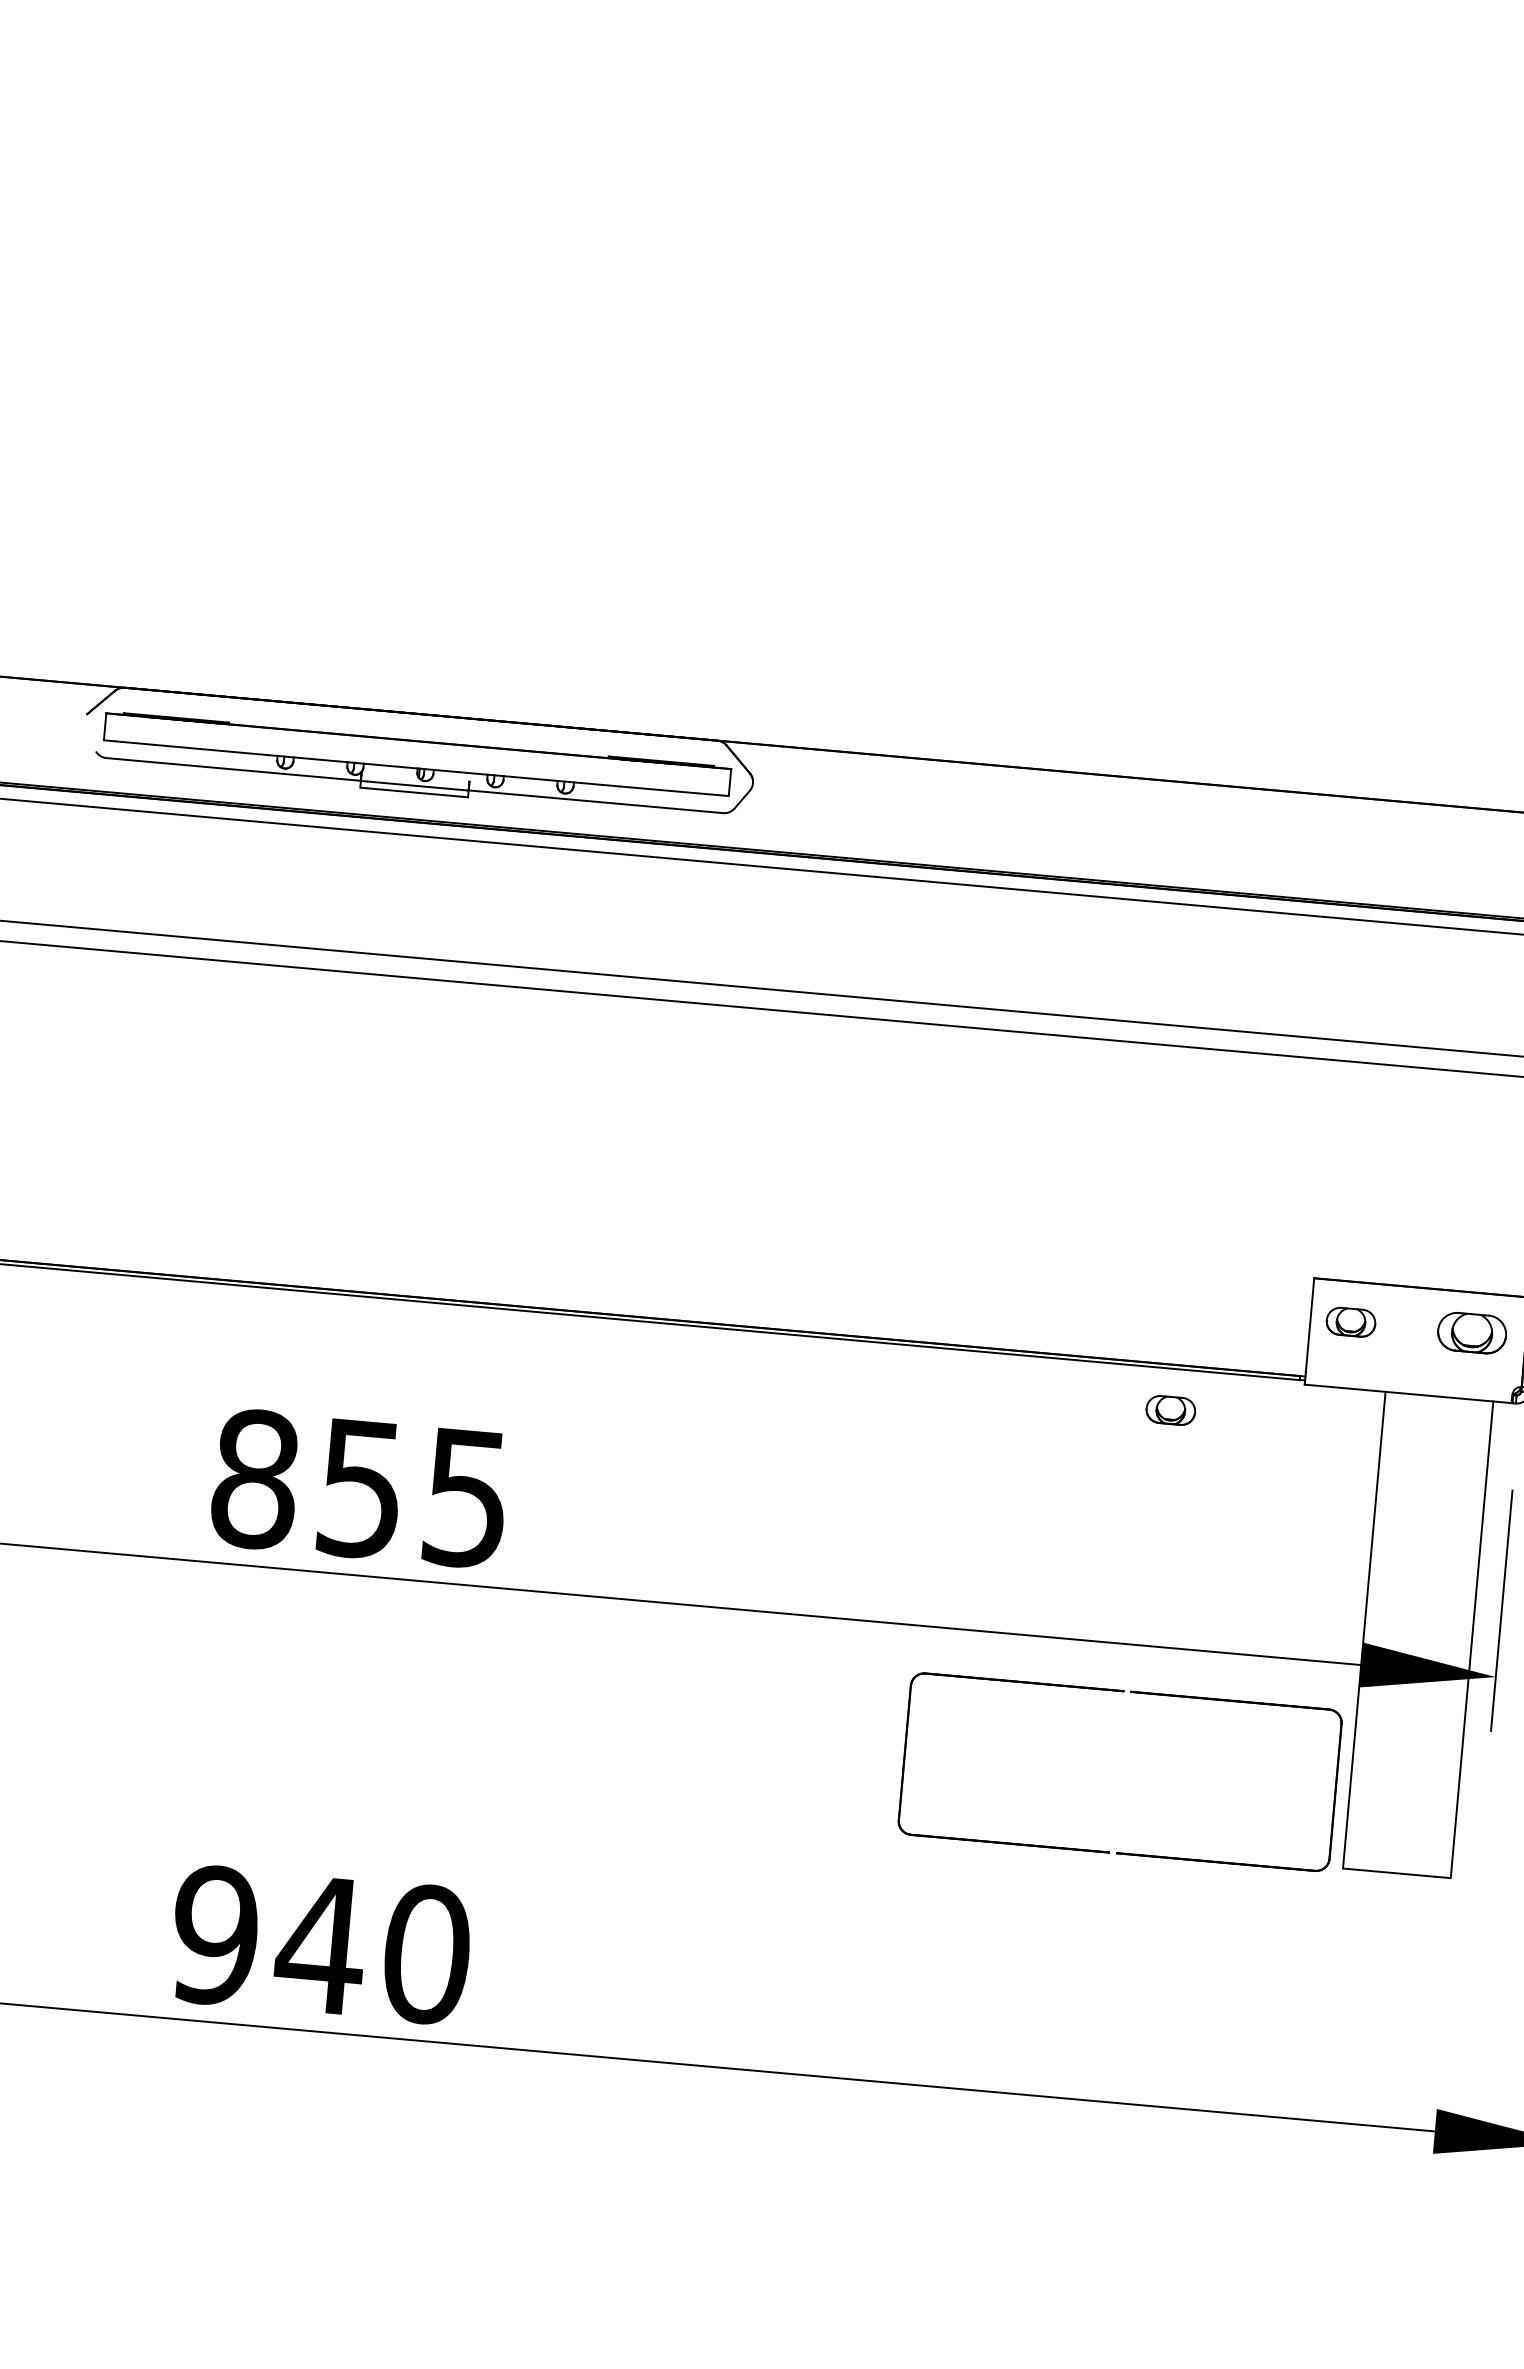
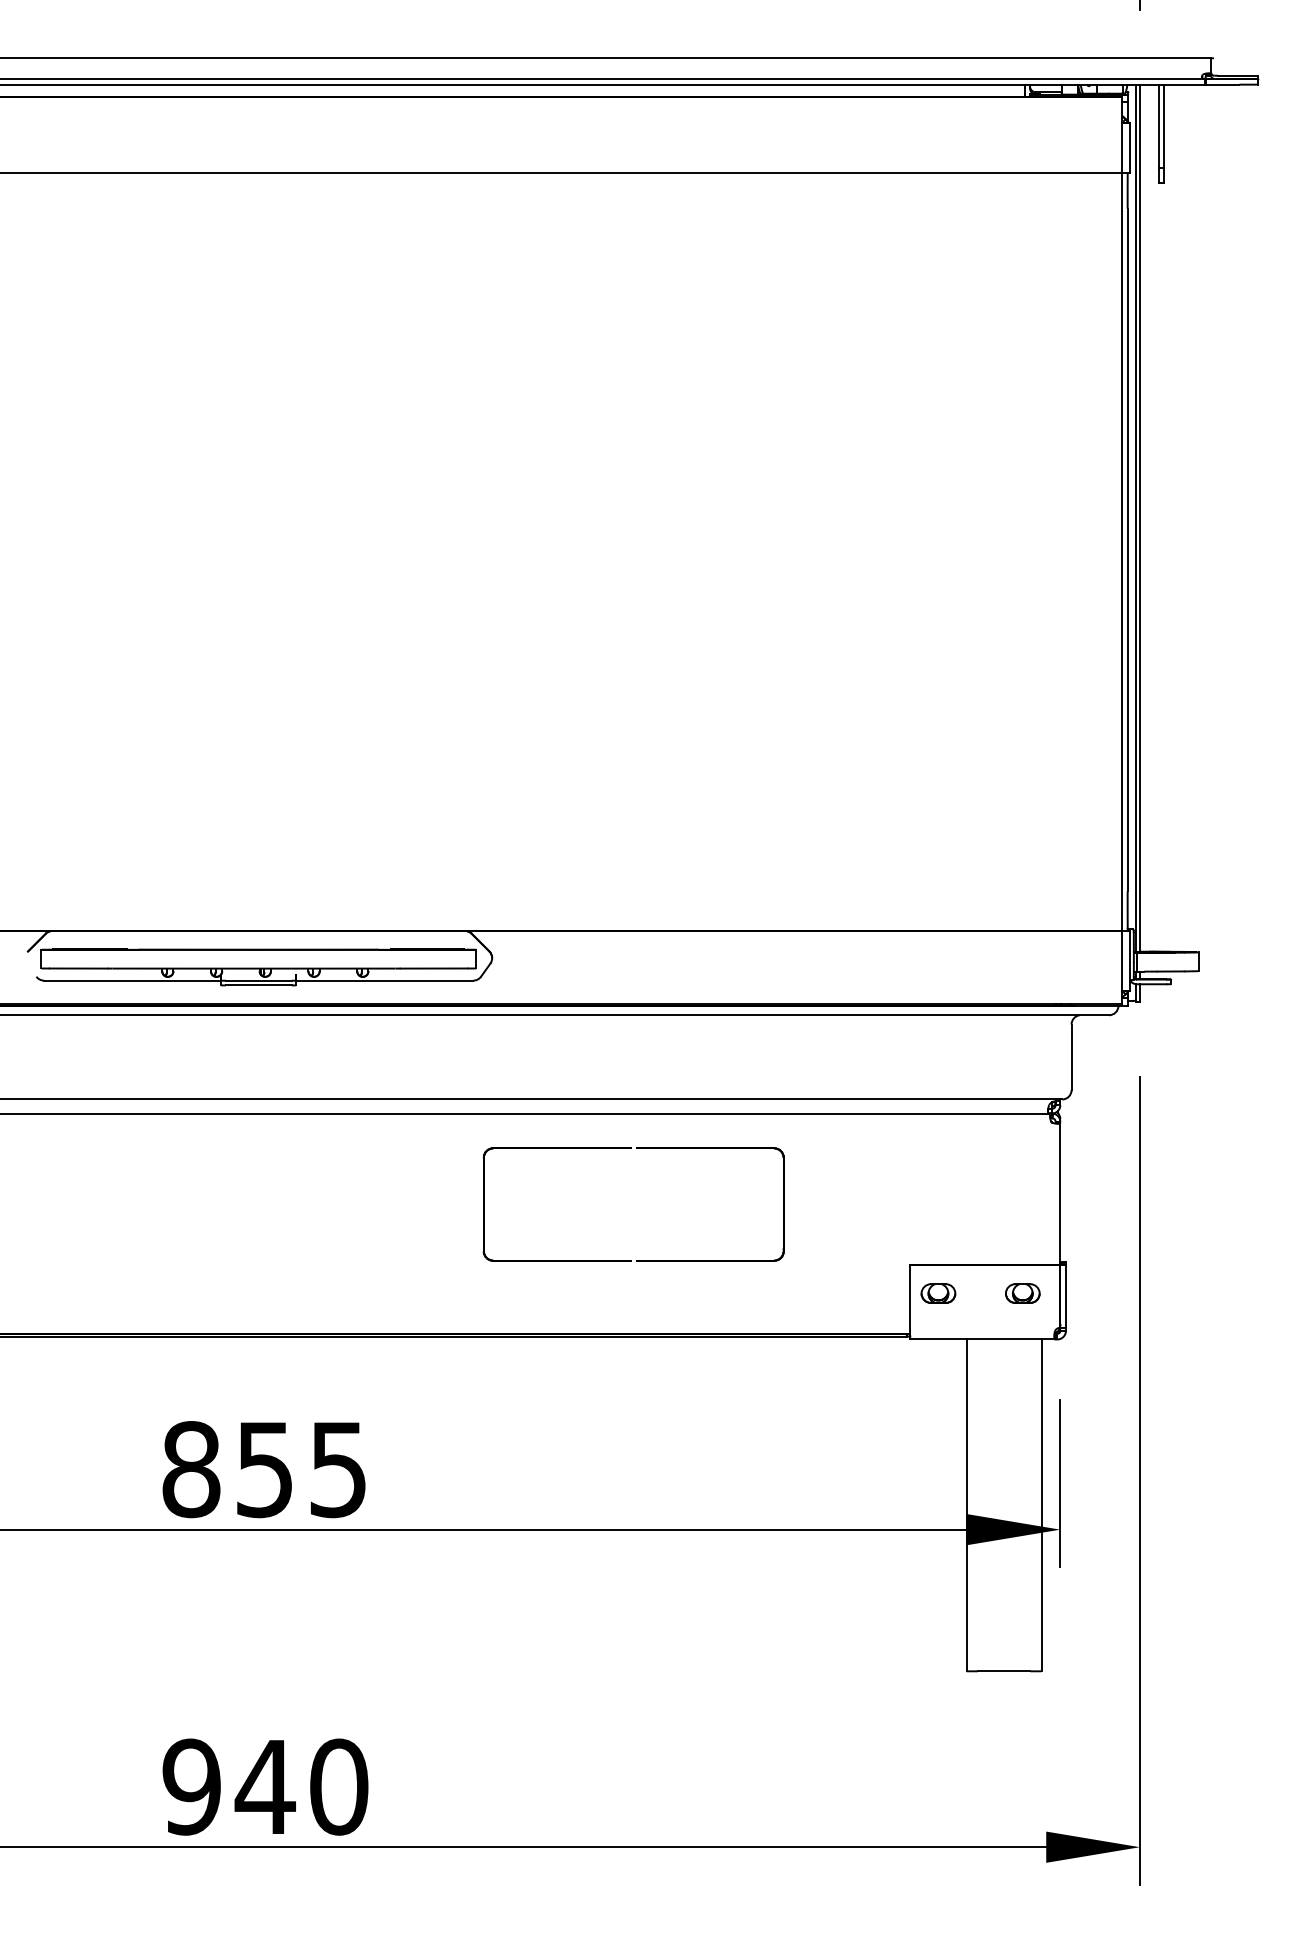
part: (1471, 1332) -> (1022, 1293), size x0.71
part: (1170, 1410) -> (819, 1365), removed
part: (1124, 1691) -> (631, 1148), moved

